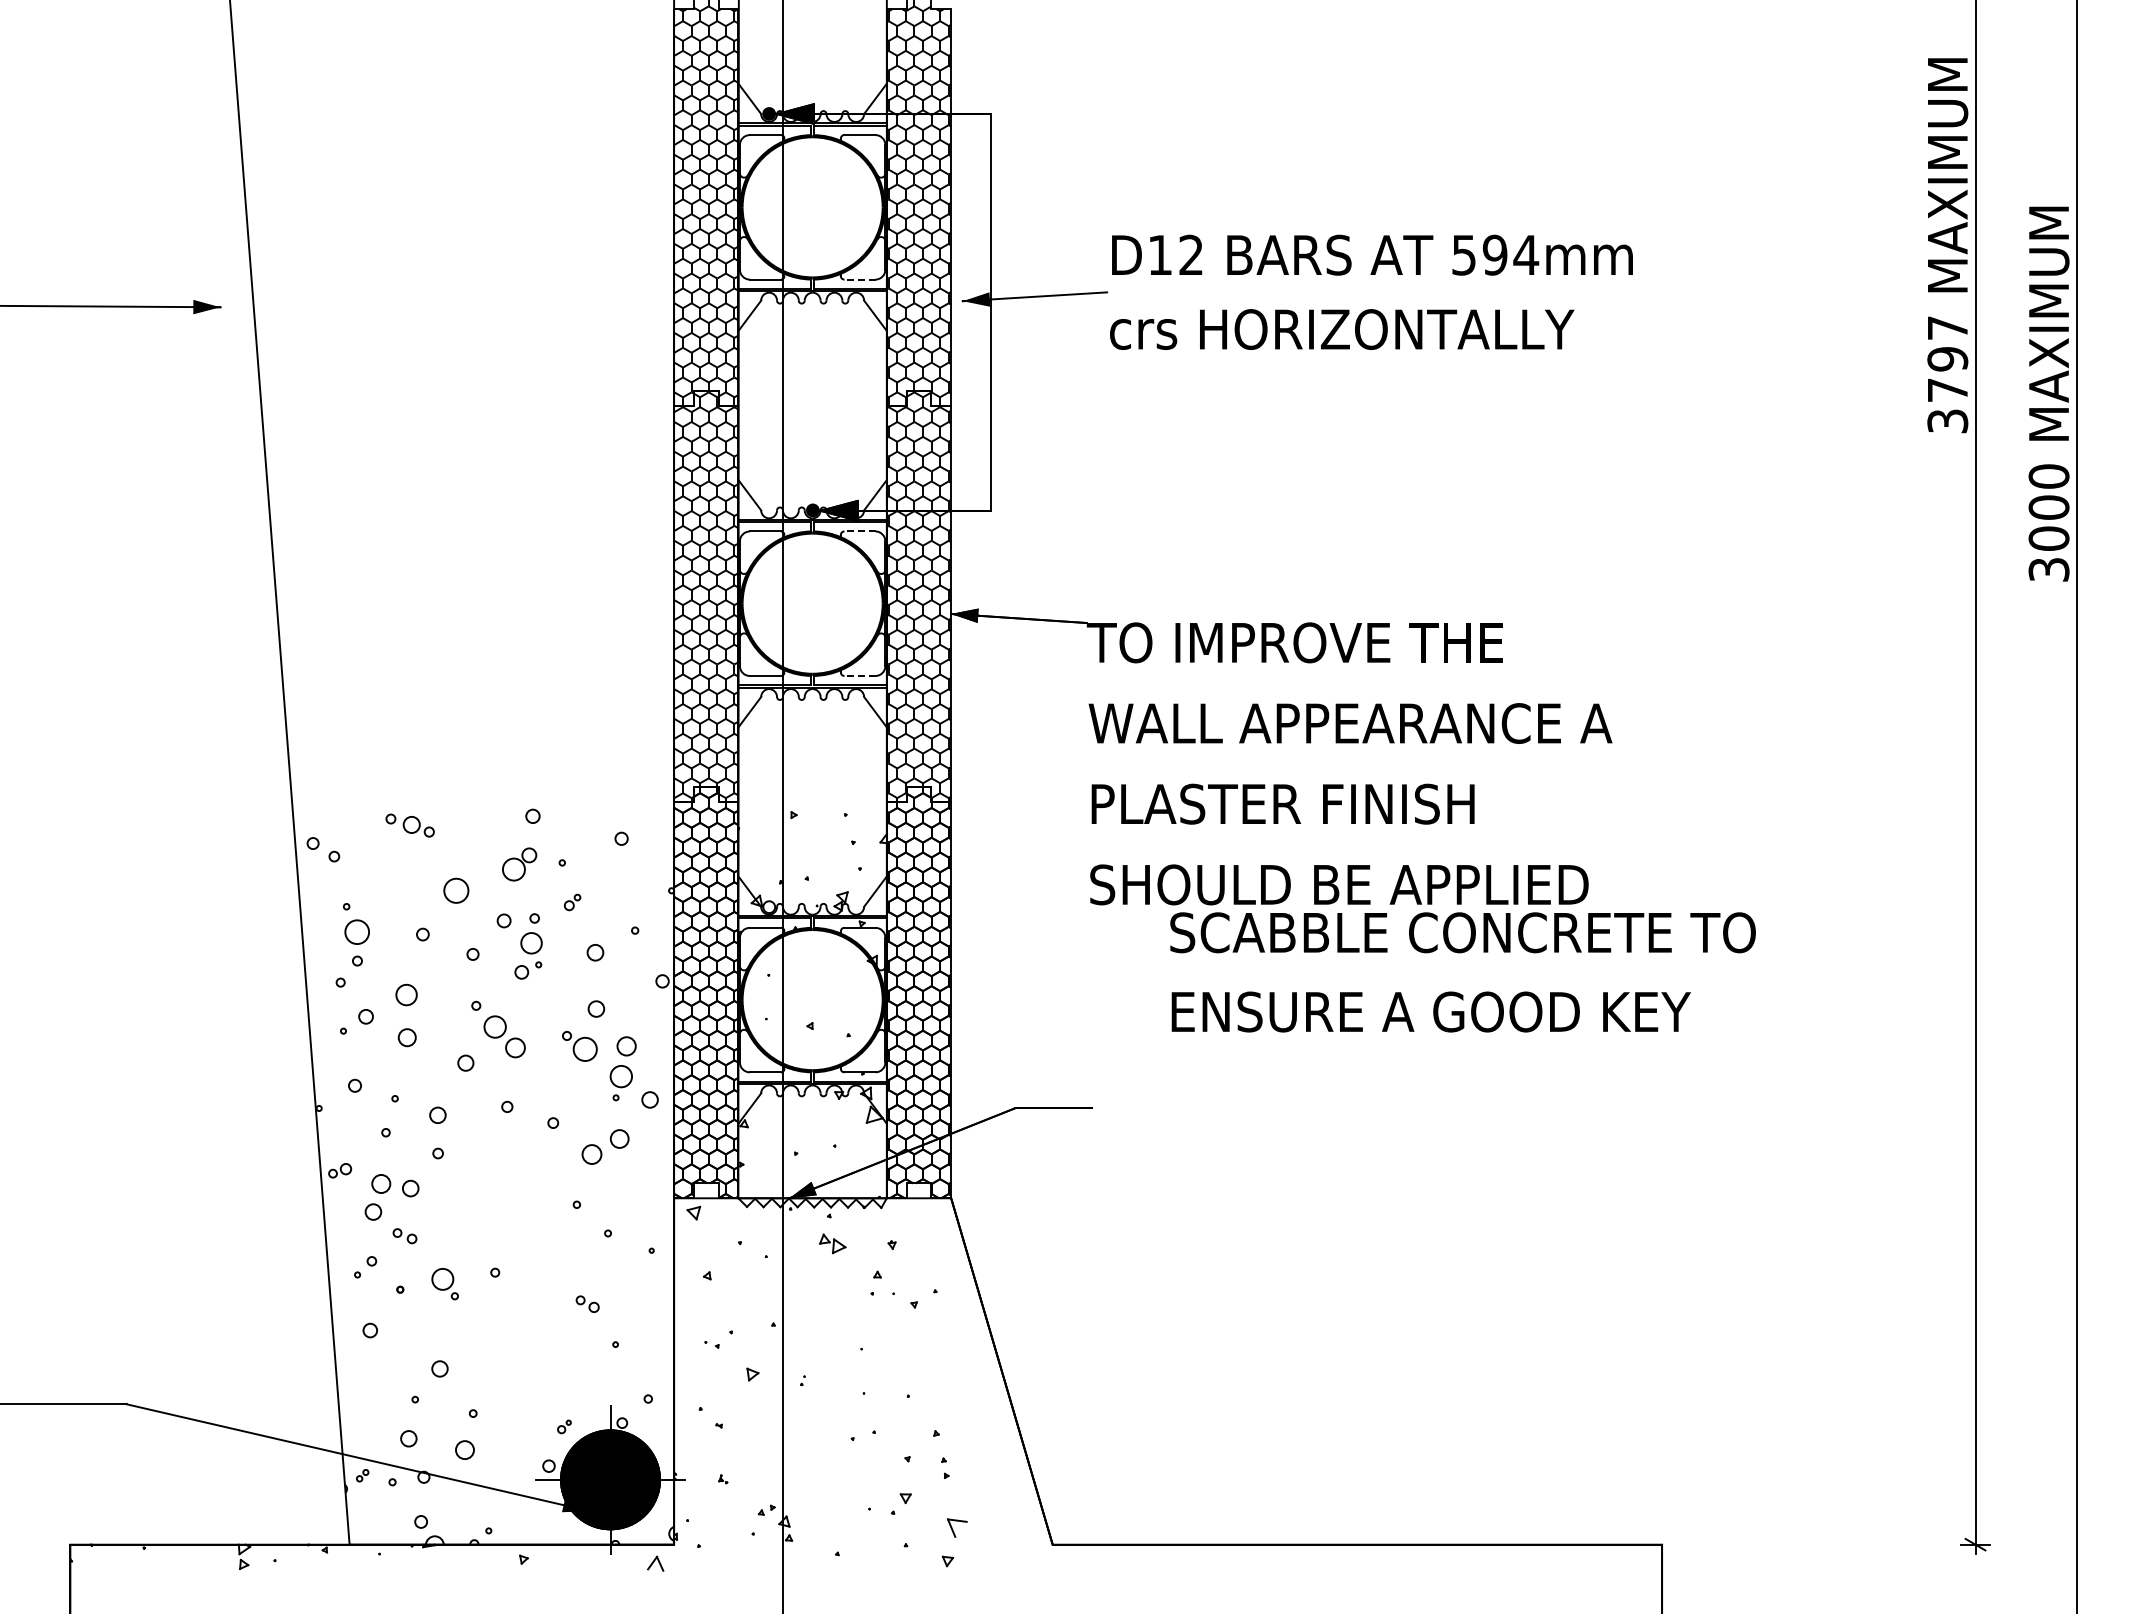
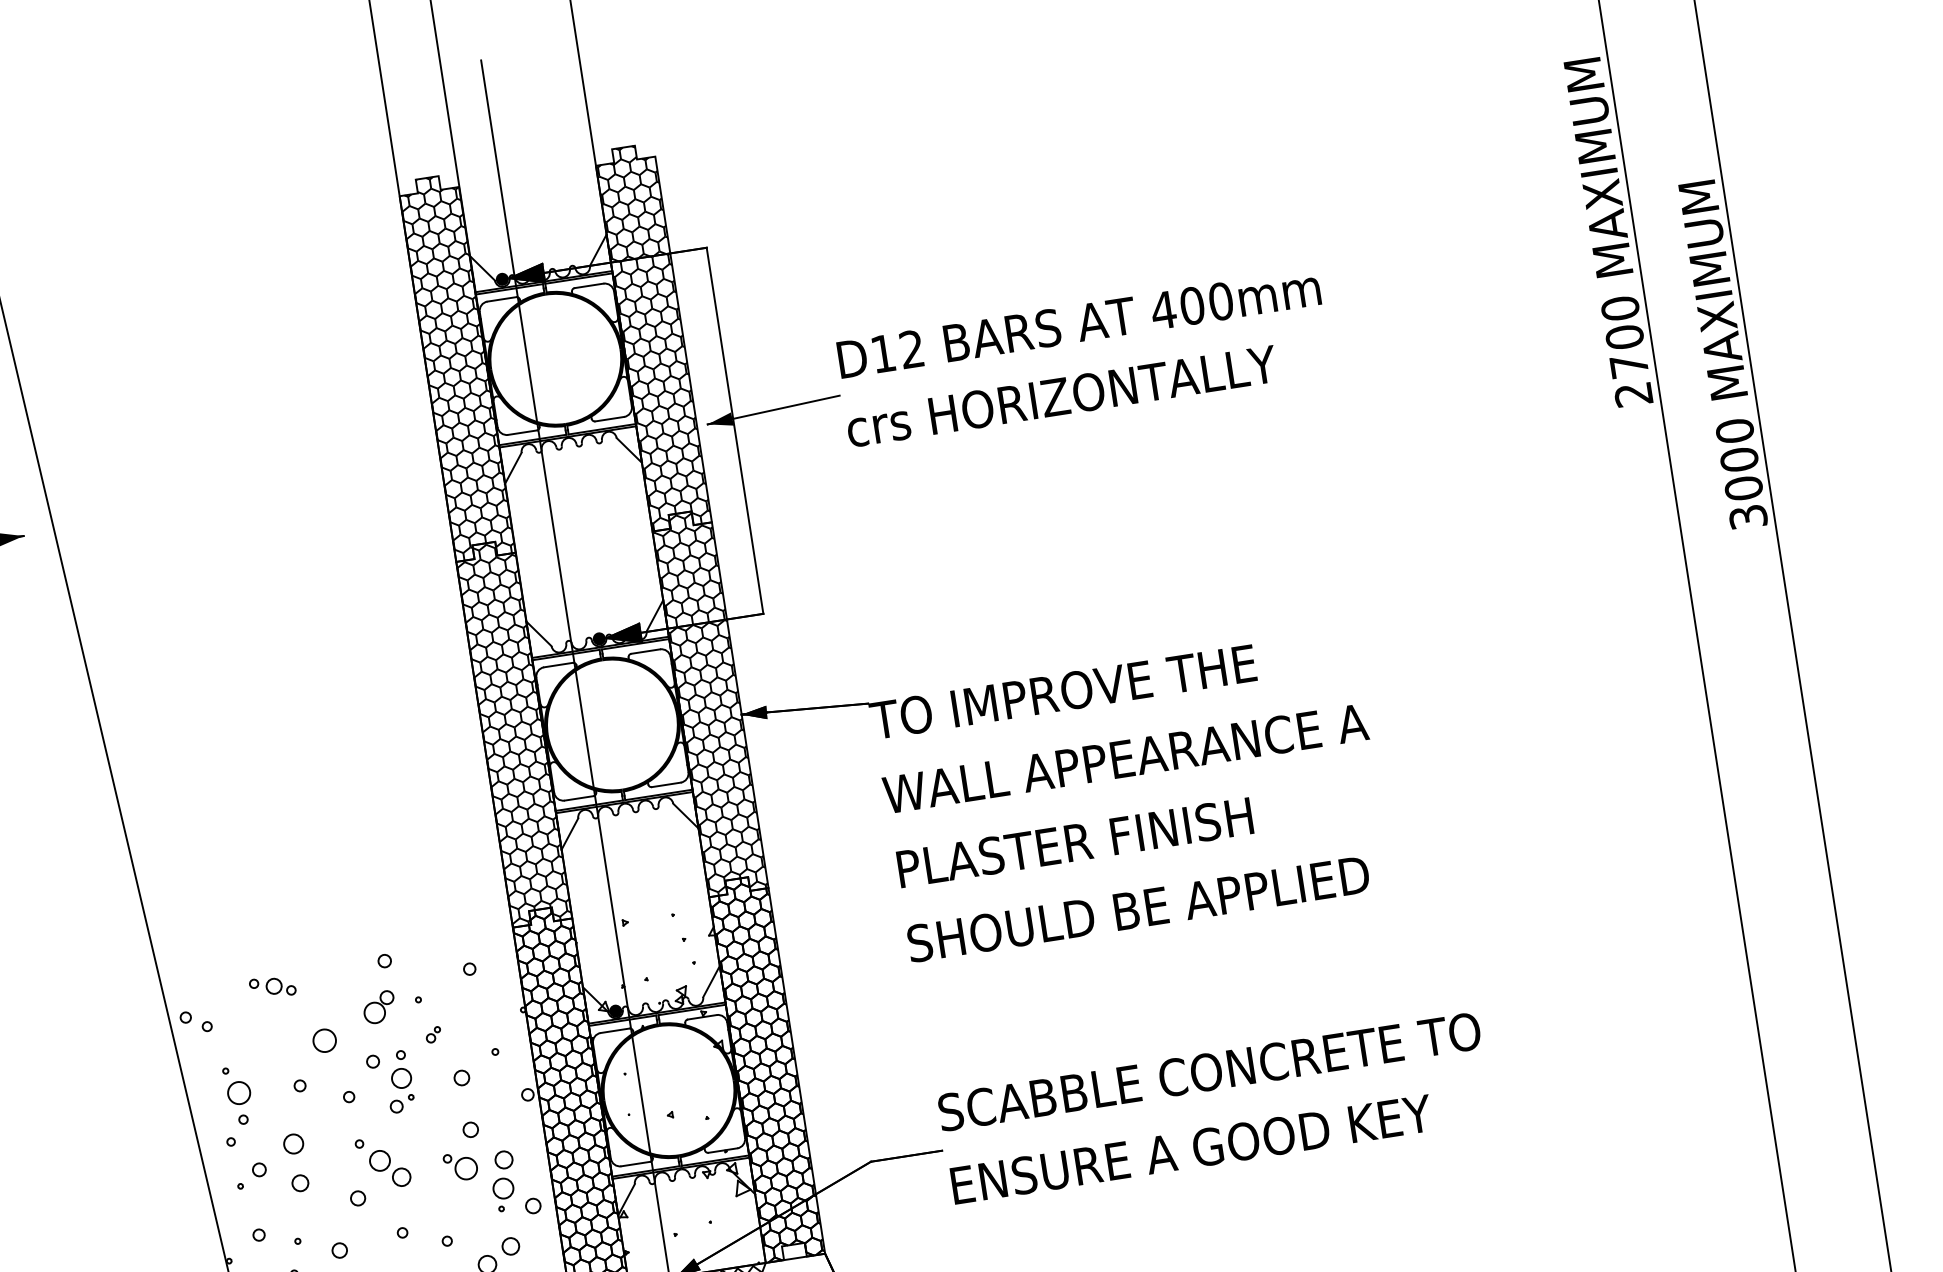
text: (1495, 254) -> (1192, 305), 594mm -> 400mm
line: (859, 279) -> (609, 419), dashed -> solid
text: (1947, 374) -> (1626, 351), 3797 -> 2700
line: (859, 531) -> (645, 651), dashed -> solid
line: (859, 675) -> (665, 784), dashed -> solid
fill: (769, 907) -> (615, 1011), added
text: (1462, 972) -> (1214, 1108), moved

